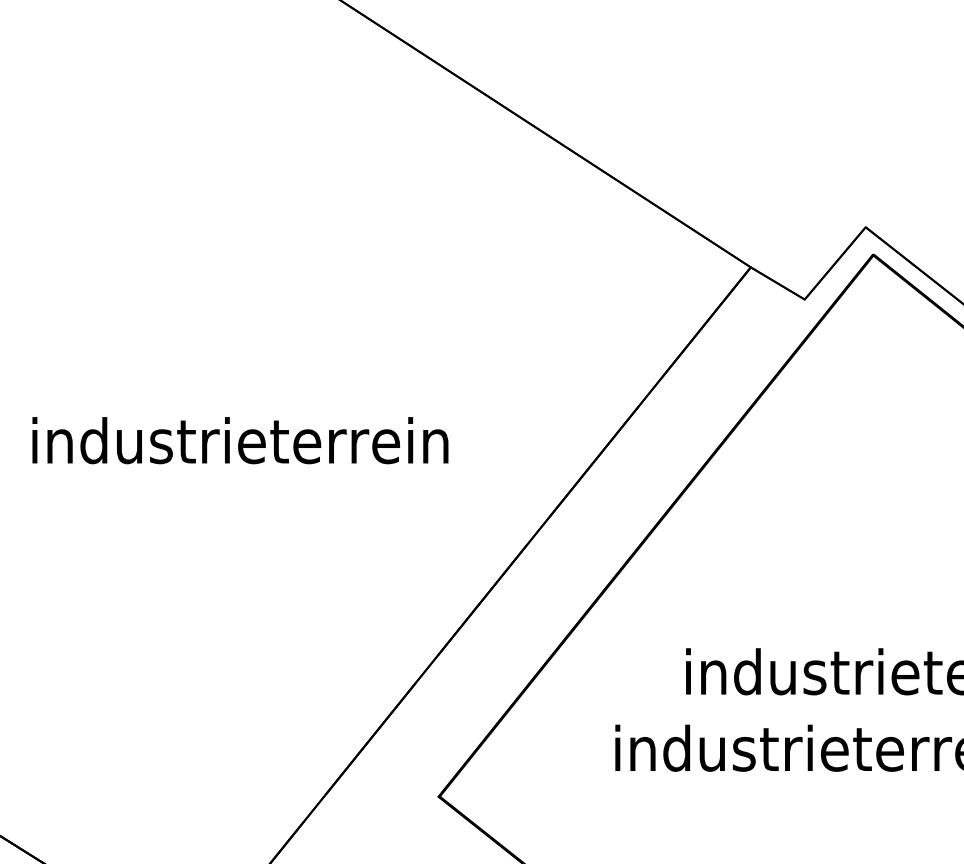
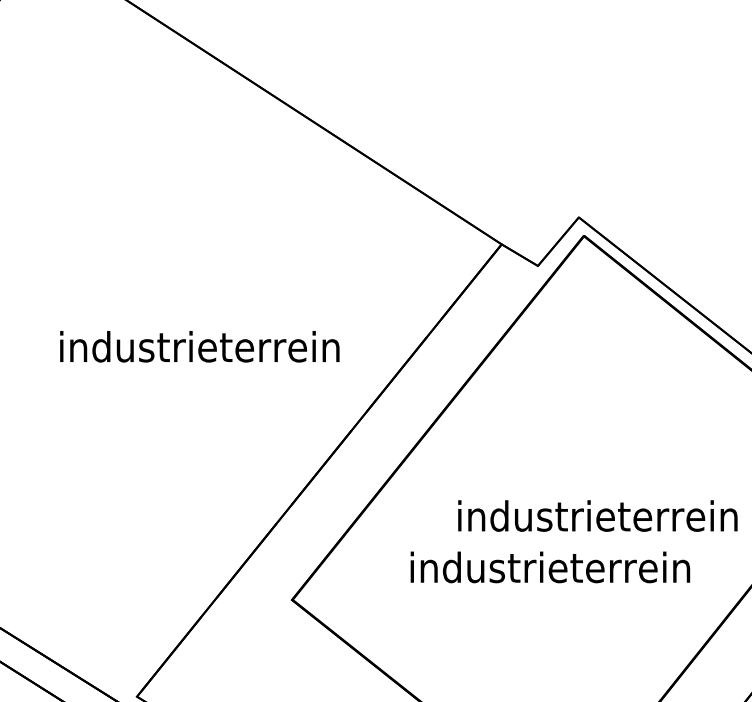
text: (239, 440) -> (199, 346), moved

